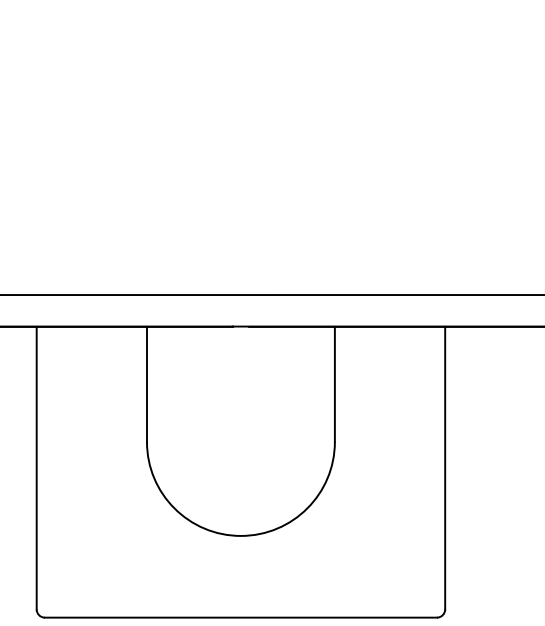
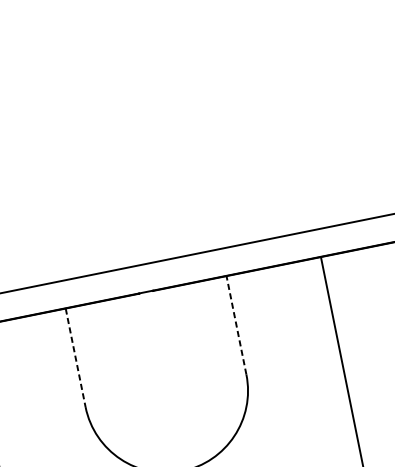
line: (146, 384) -> (75, 357), solid -> dashed
line: (334, 384) -> (236, 325), solid -> dashed

